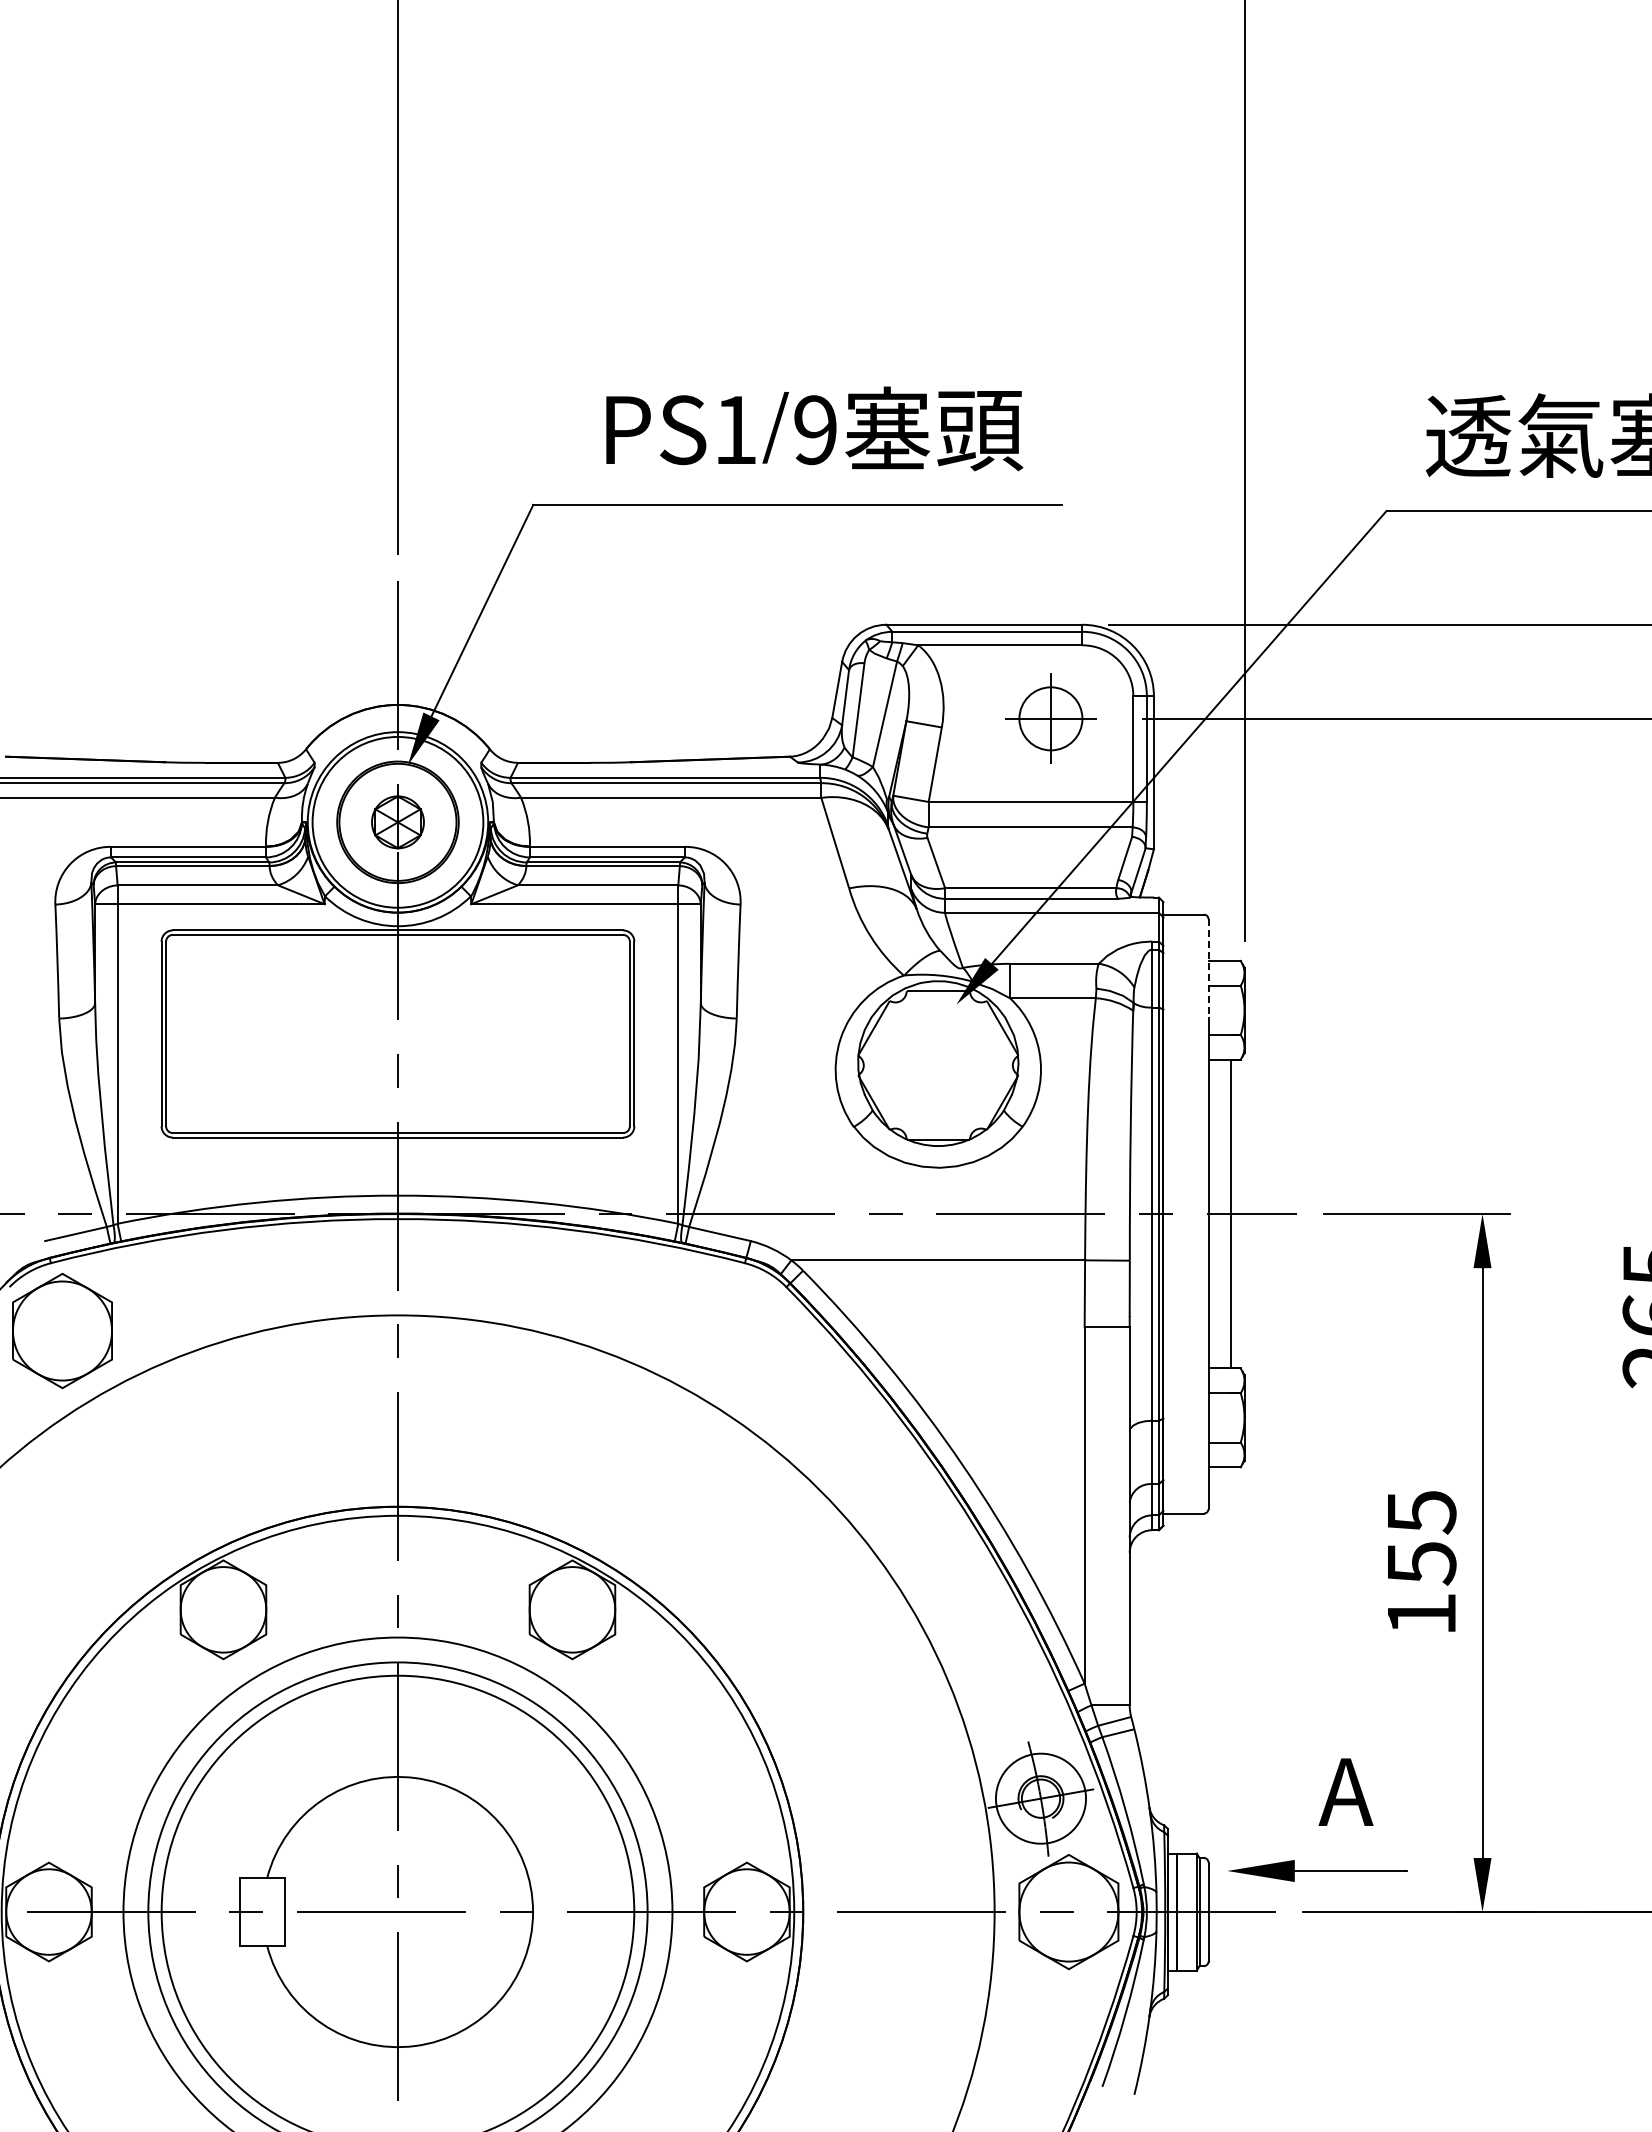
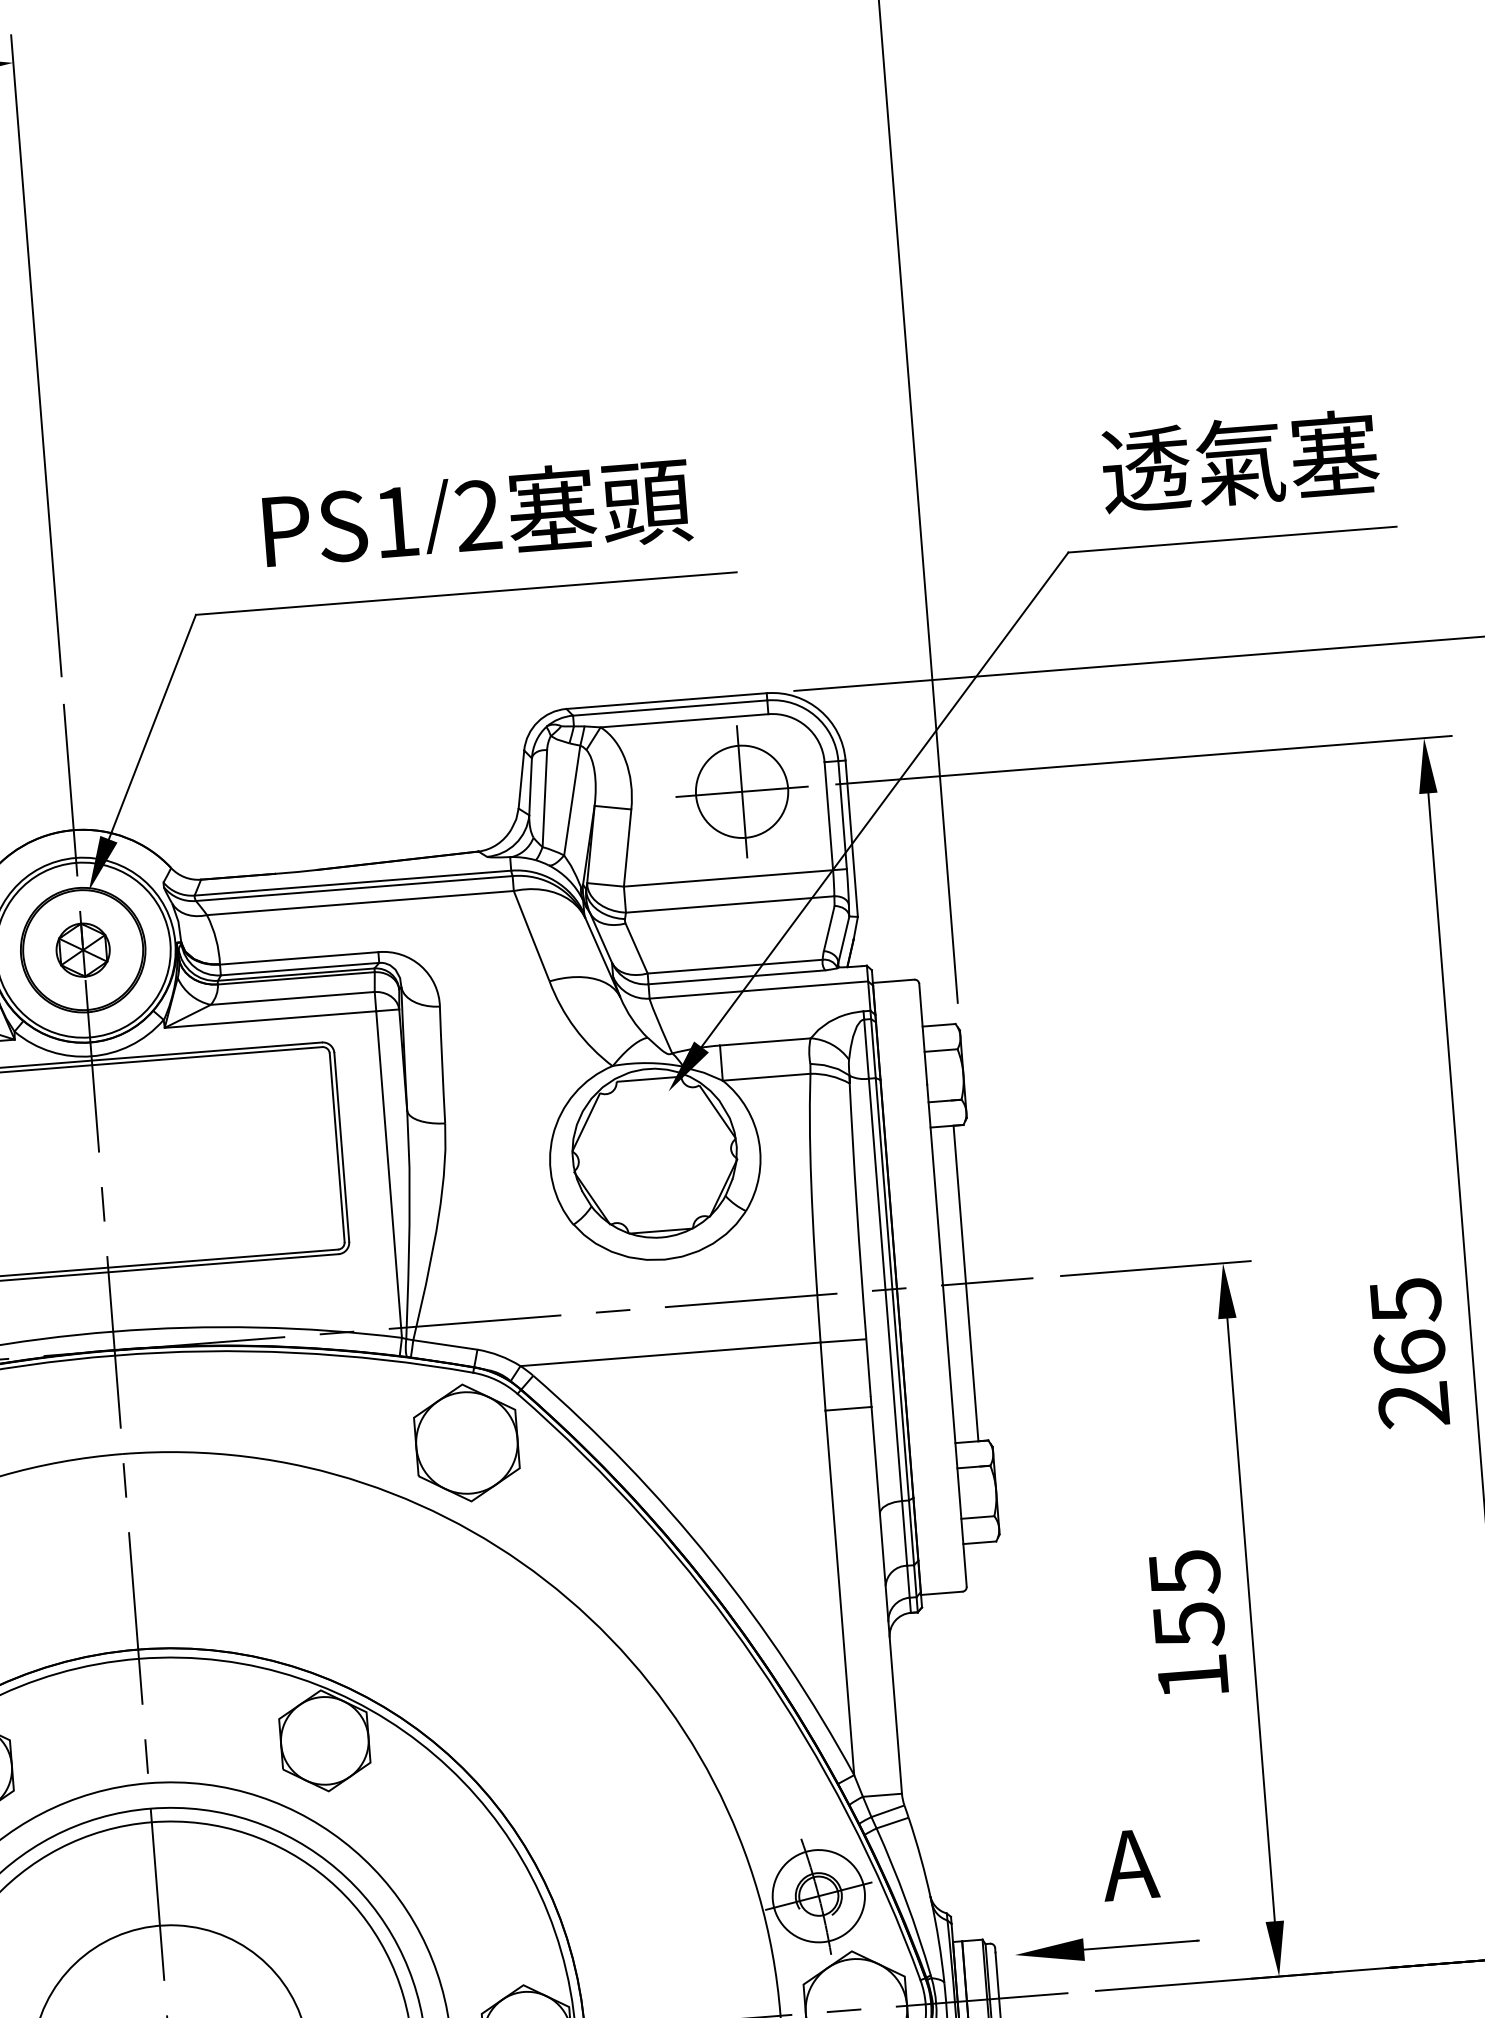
text: (815, 430) -> (478, 516), 9 -> 2
part: (1050, 718) -> (741, 791), size x1.43
line: (1208, 968) -> (923, 1034), dashed -> solid
part: (733, 1330) -> (466, 1442), added

